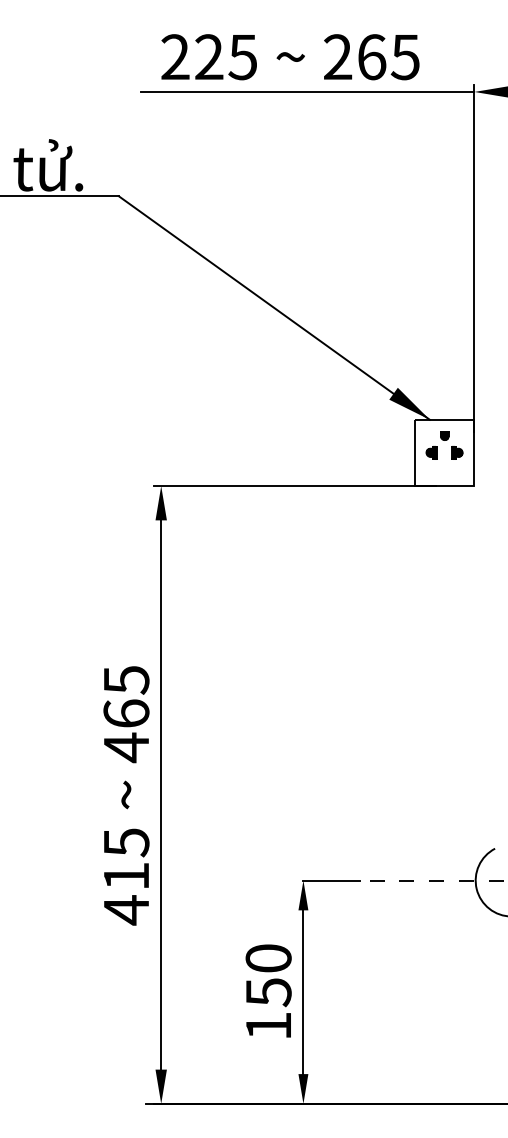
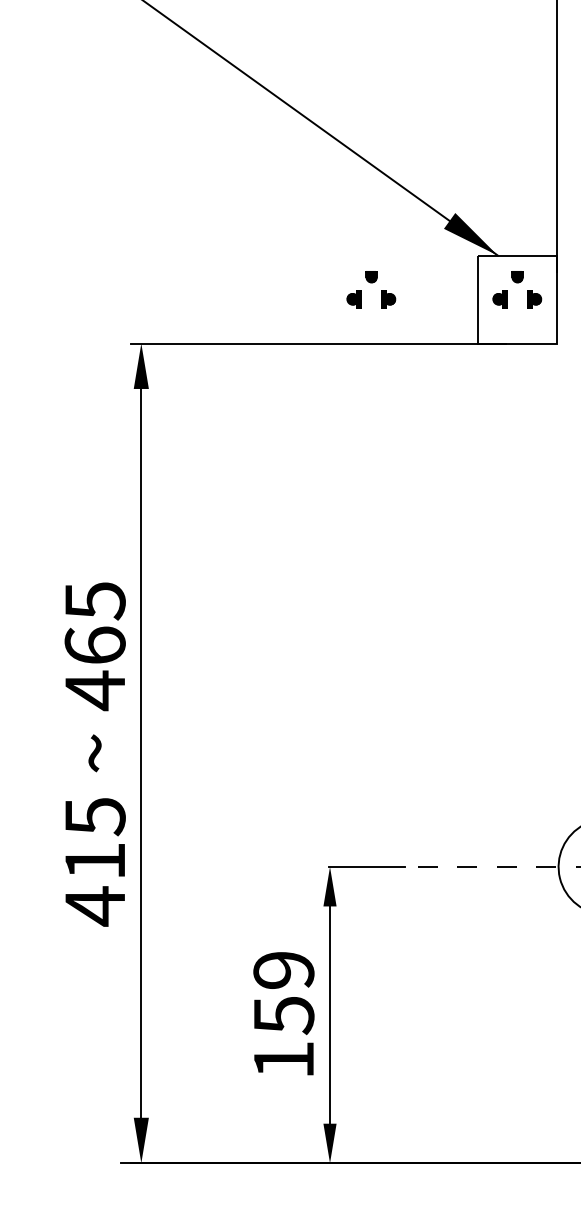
part: (334, 445) -> (371, 289), added
text: (268, 958) -> (283, 970), 150 -> 159

